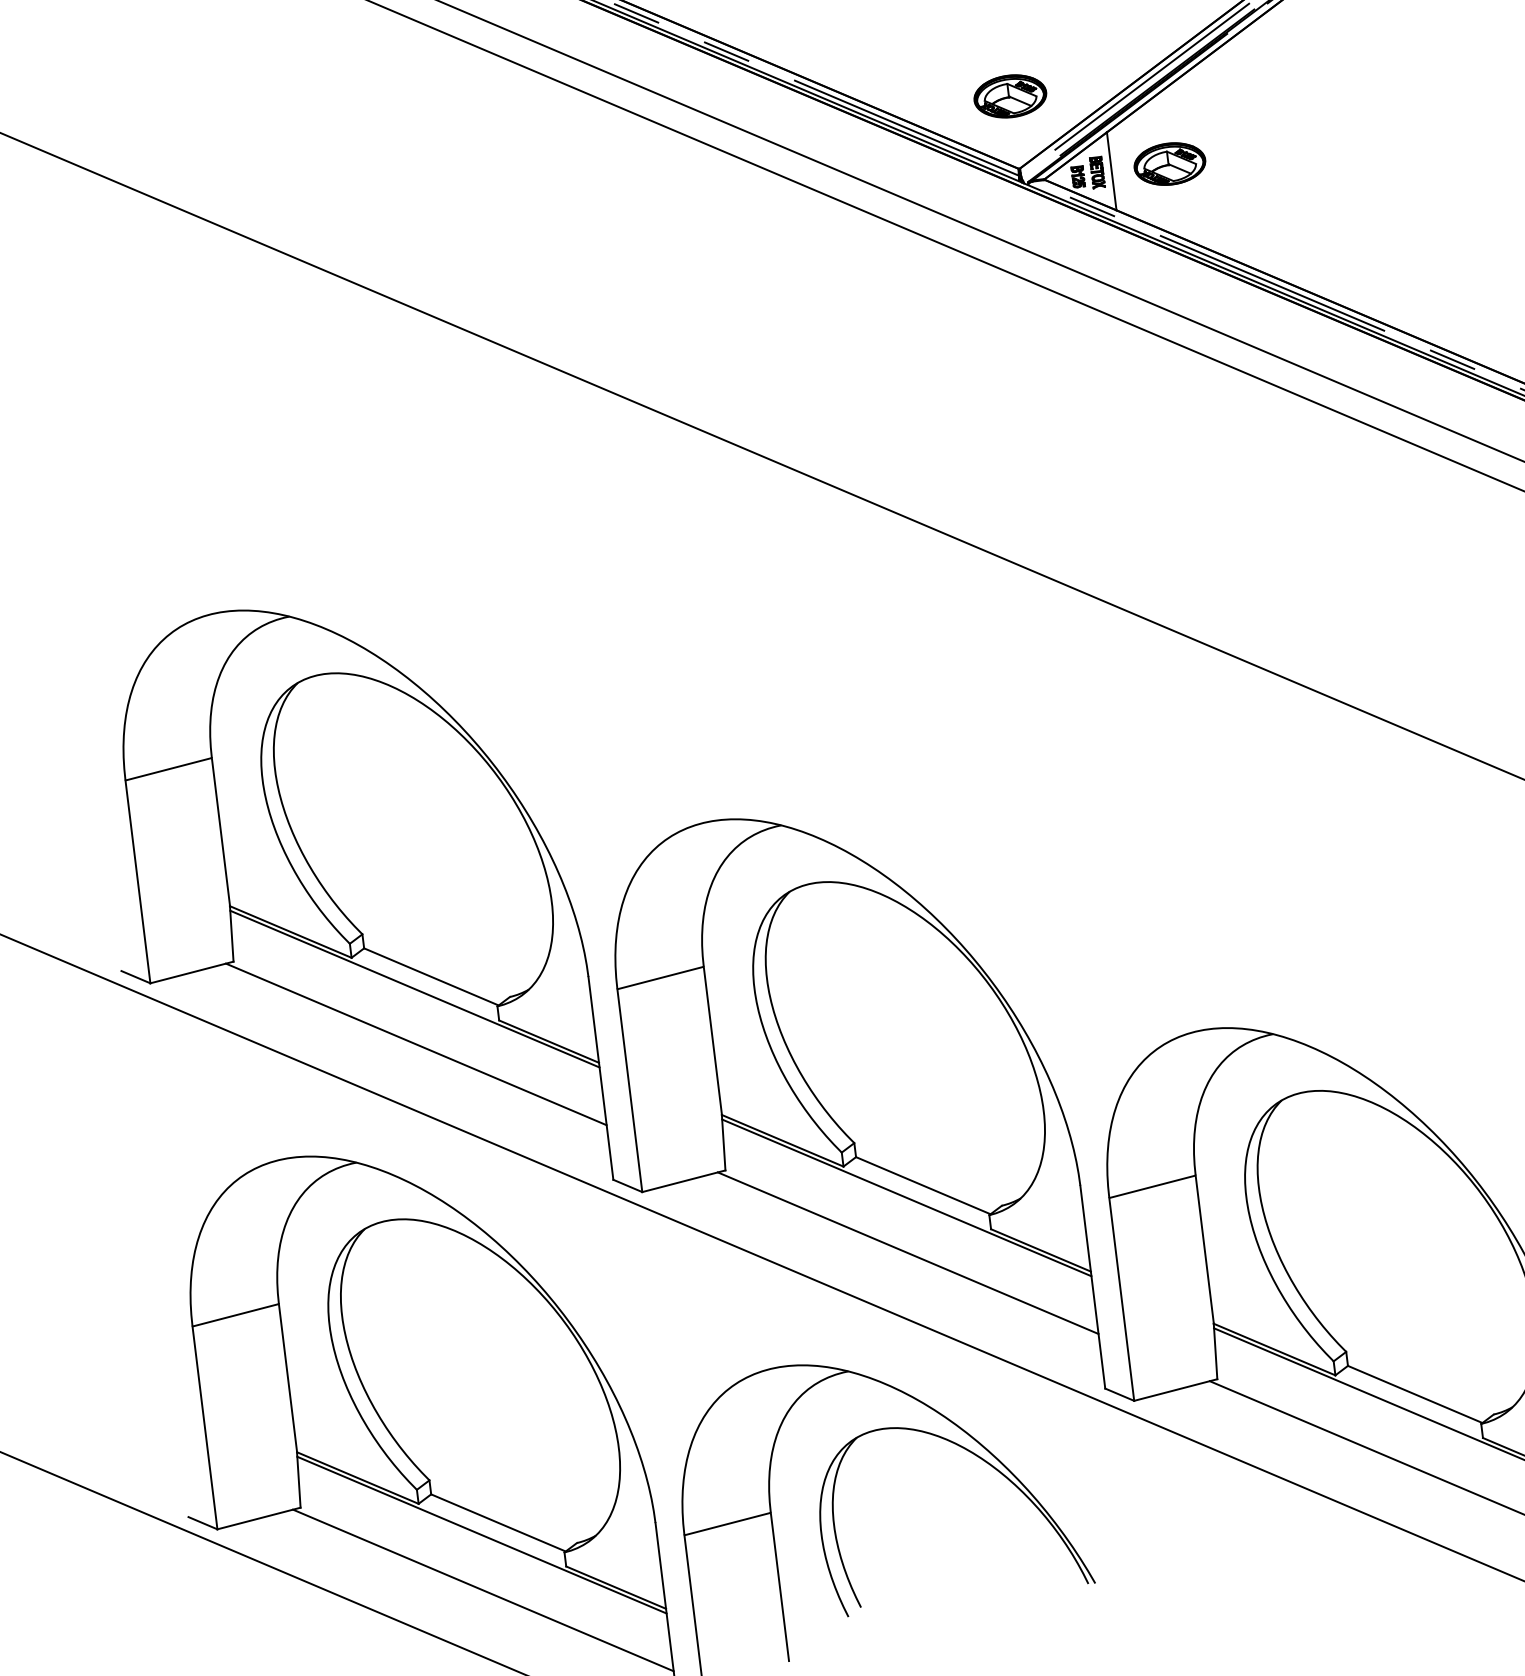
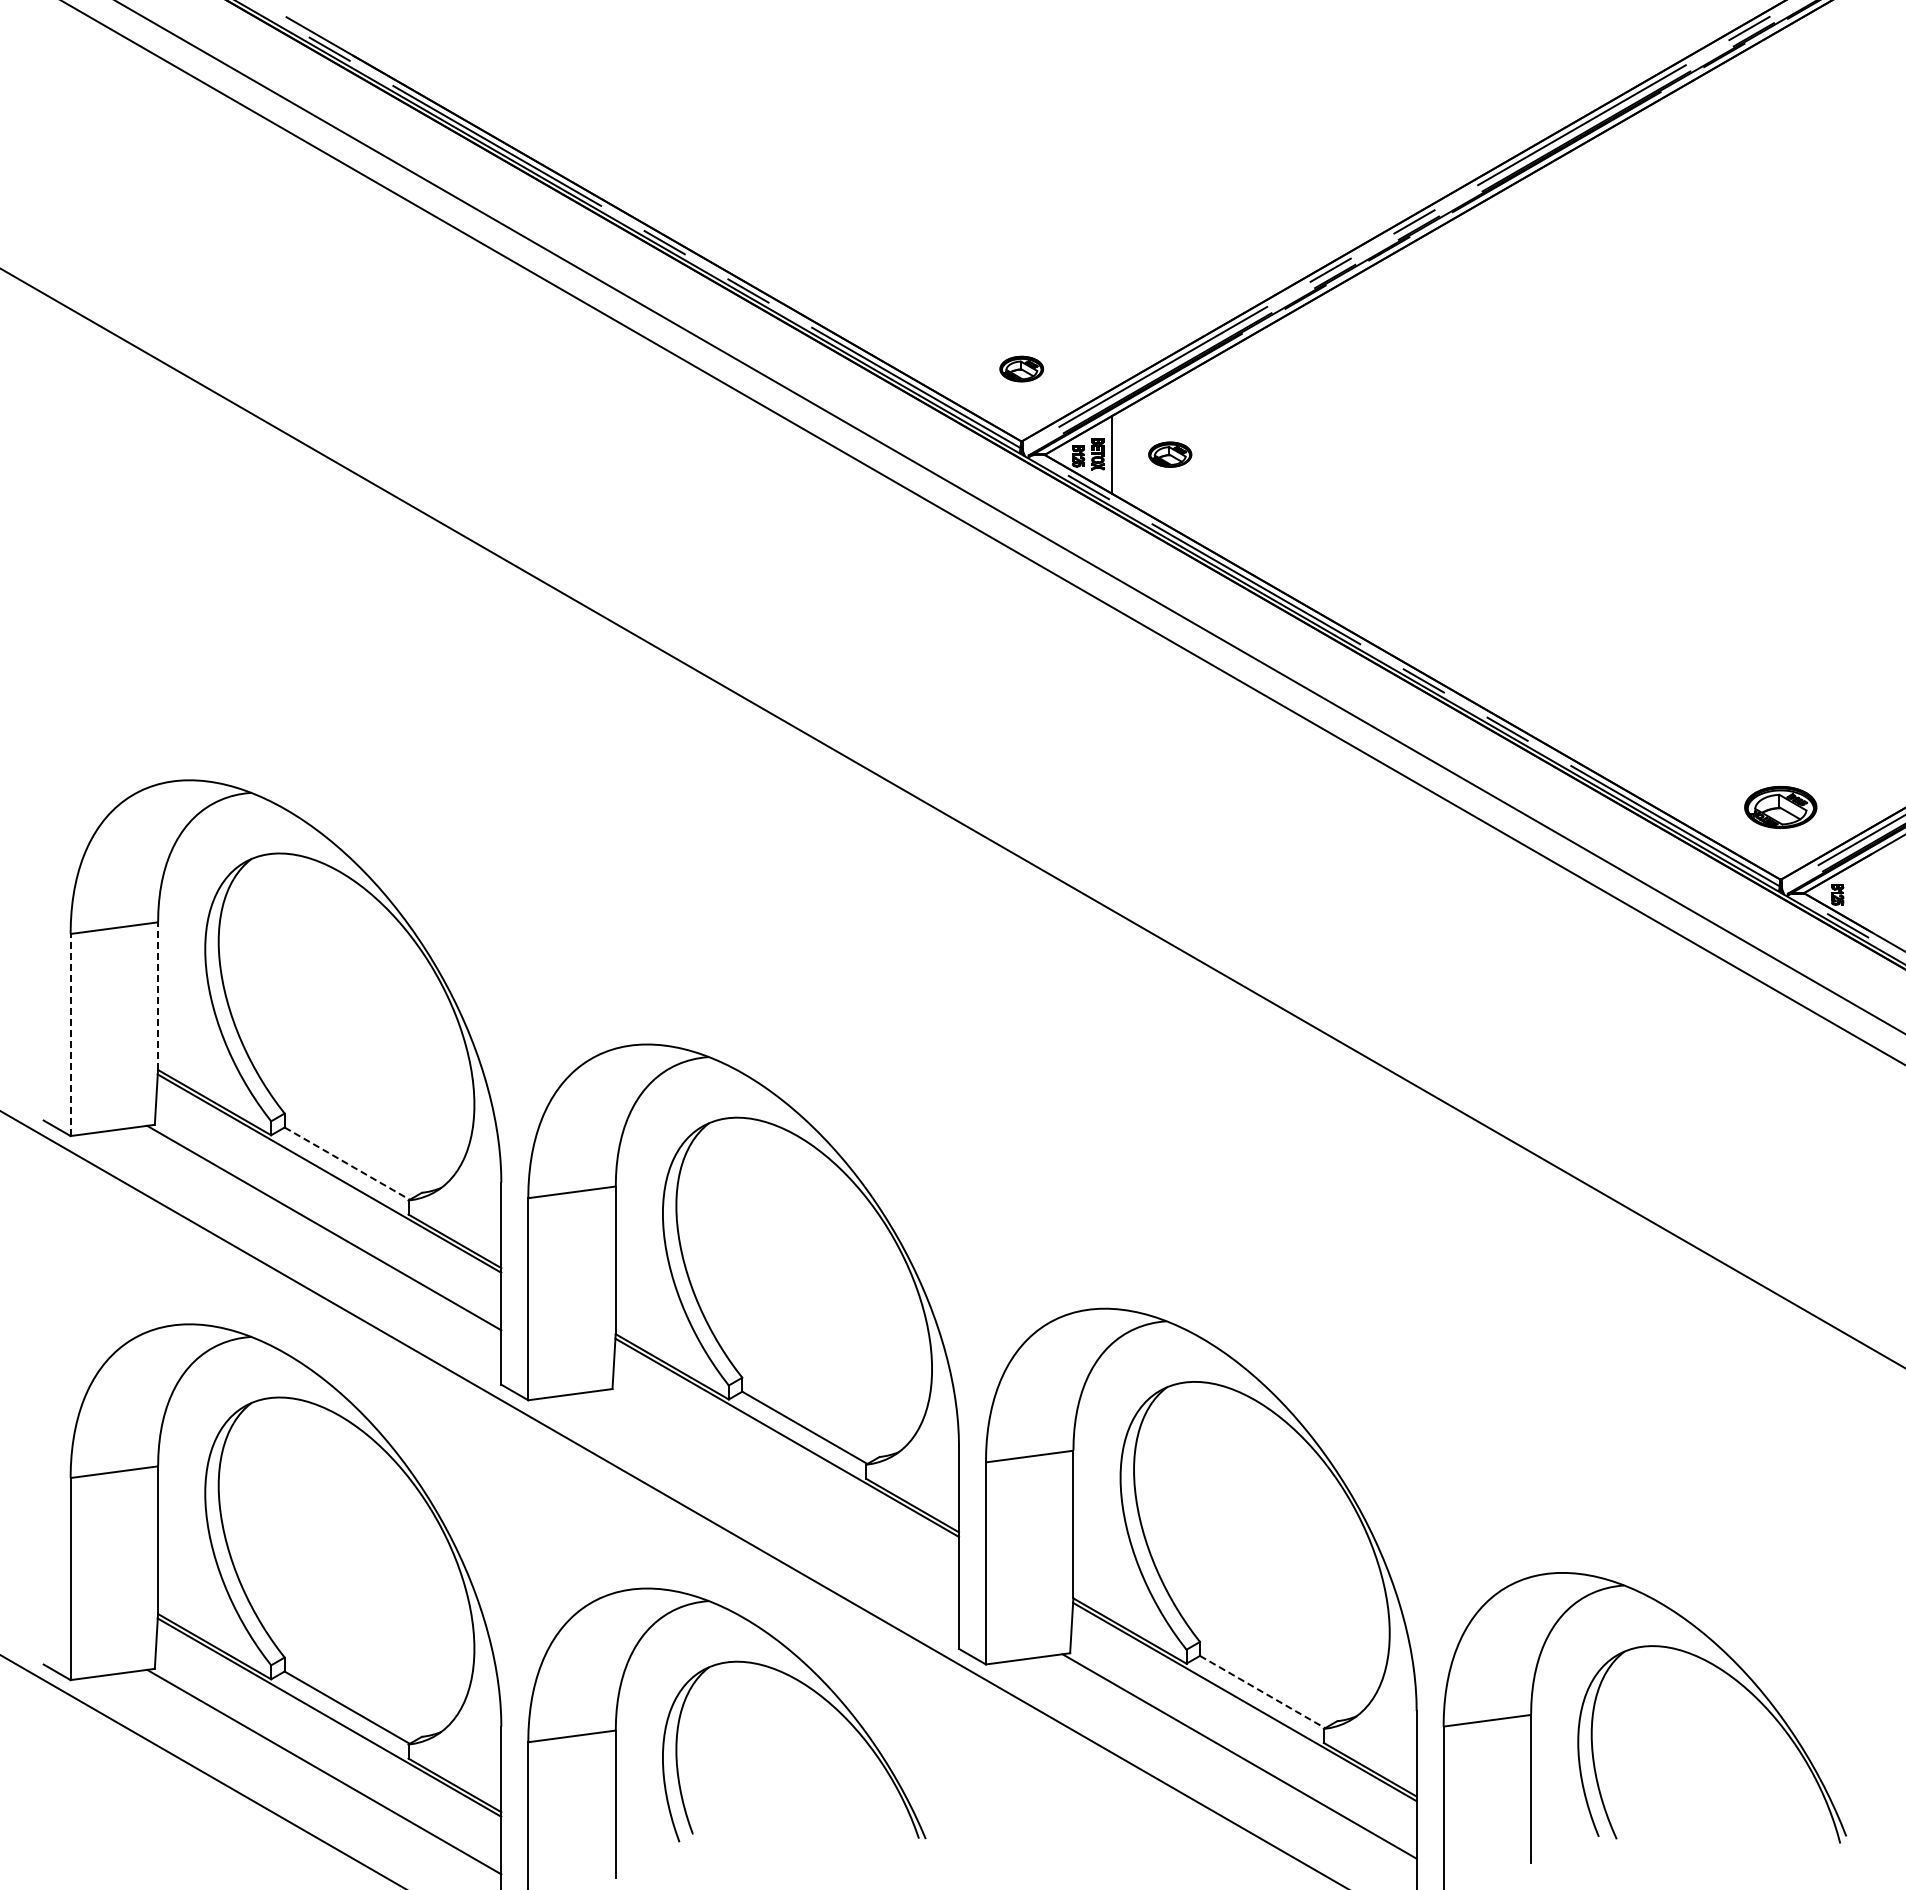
part: (1010, 95) -> (1021, 368), size x0.6
part: (1170, 163) -> (1170, 454), size x0.6
line: (221, 832) -> (158, 996), solid -> dashed
line: (137, 881) -> (70, 1034), solid -> dashed
line: (431, 976) -> (347, 1163), solid -> dashed
line: (907, 1253) -> (781, 1492), removed
line: (1416, 1394) -> (1263, 1692), solid -> dashed

